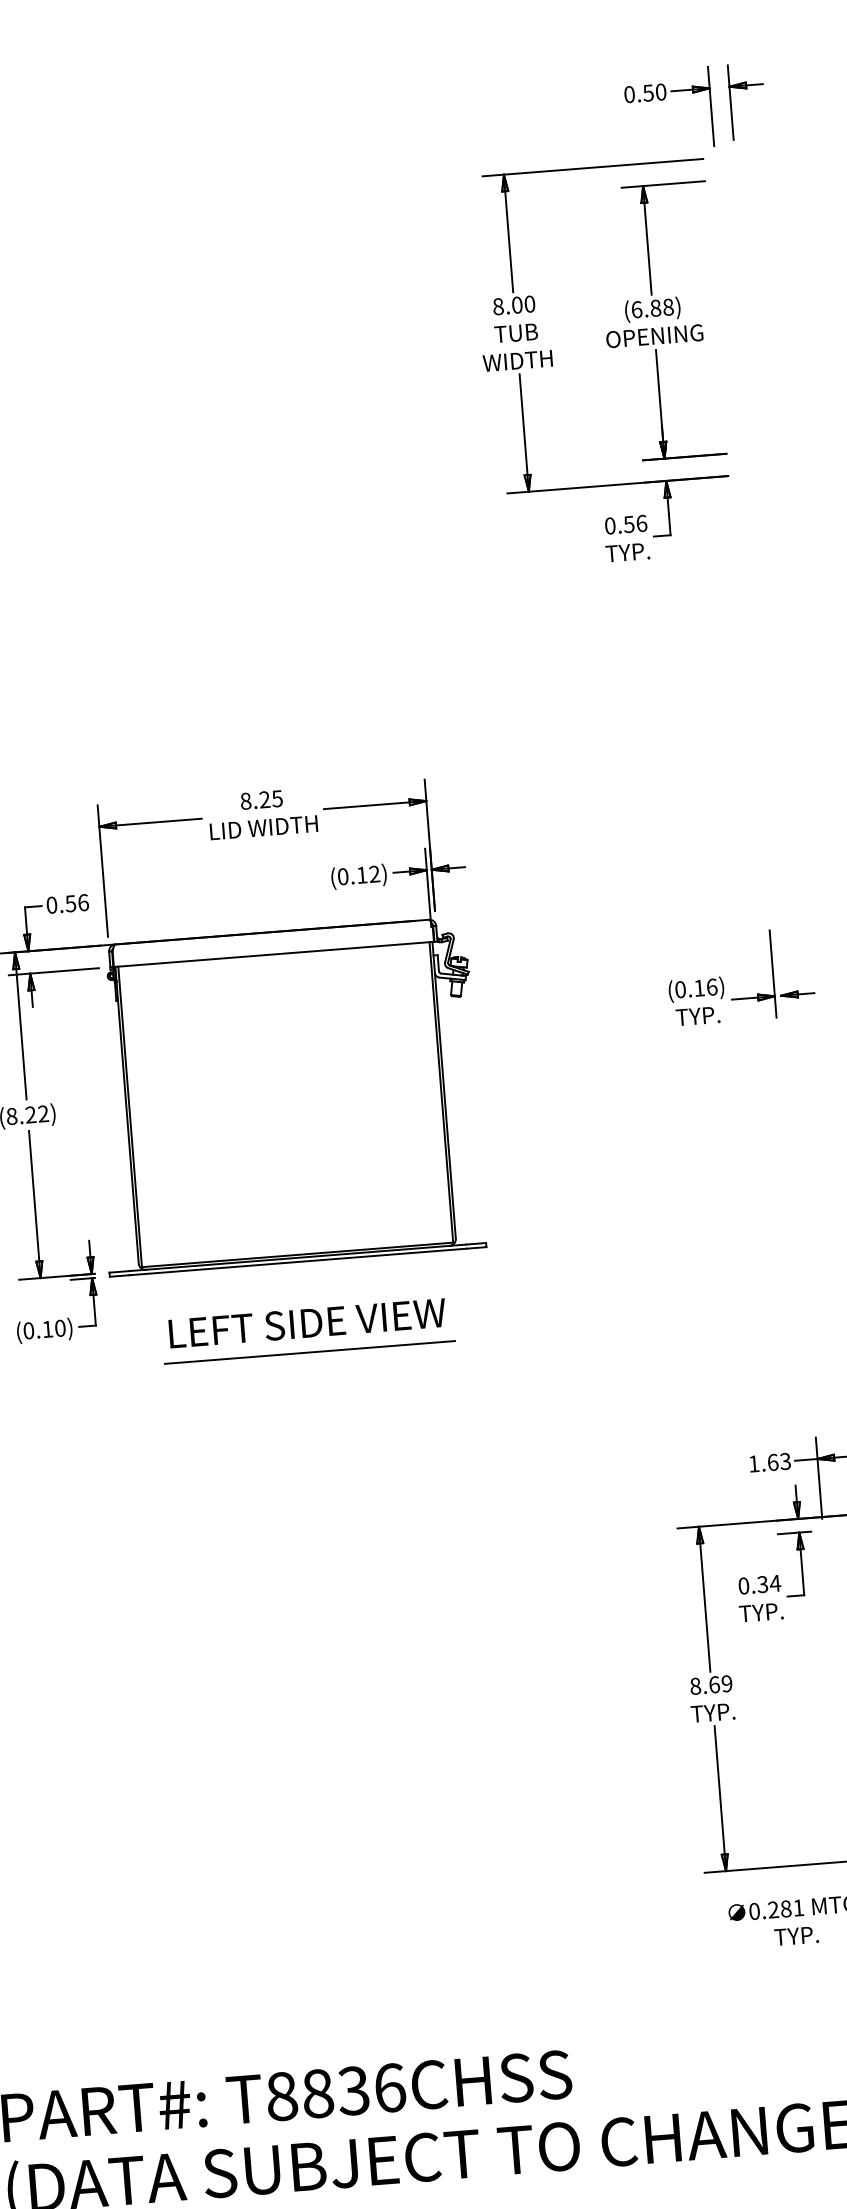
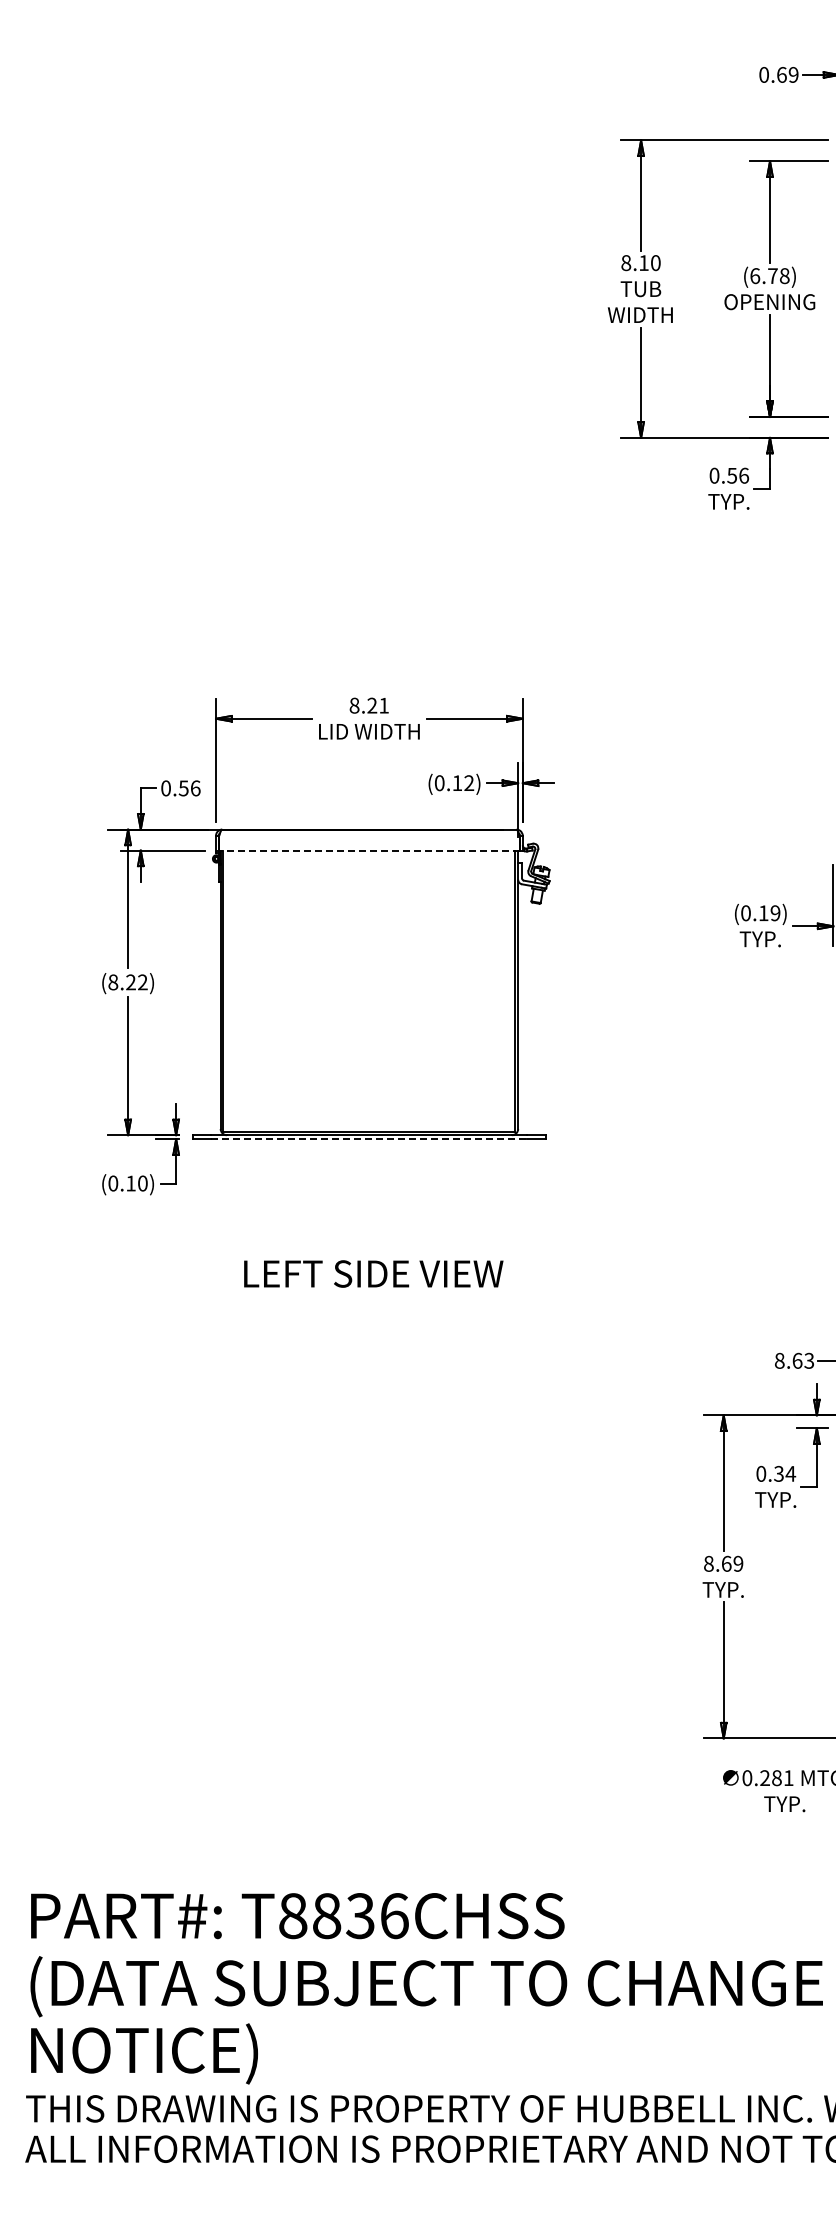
text: (654, 92) -> (787, 74), 0.50 -> 0.69
text: (516, 305) -> (643, 263), 8.00 -> 8.10
text: (655, 308) -> (772, 276), (6.88) -> (6.78)
text: (276, 798) -> (383, 705), 8.25 -> 8.21
line: (272, 954) -> (368, 850), solid -> dashed
text: (712, 987) -> (775, 913), (0.16) -> (0.19)
line: (298, 1262) -> (369, 1139), solid -> dashed
text: (307, 1322) -> (373, 1273), moved
line: (309, 1352) -> (373, 1224), removed
text: (753, 1463) -> (779, 1360), 1.63 -> 8.63

